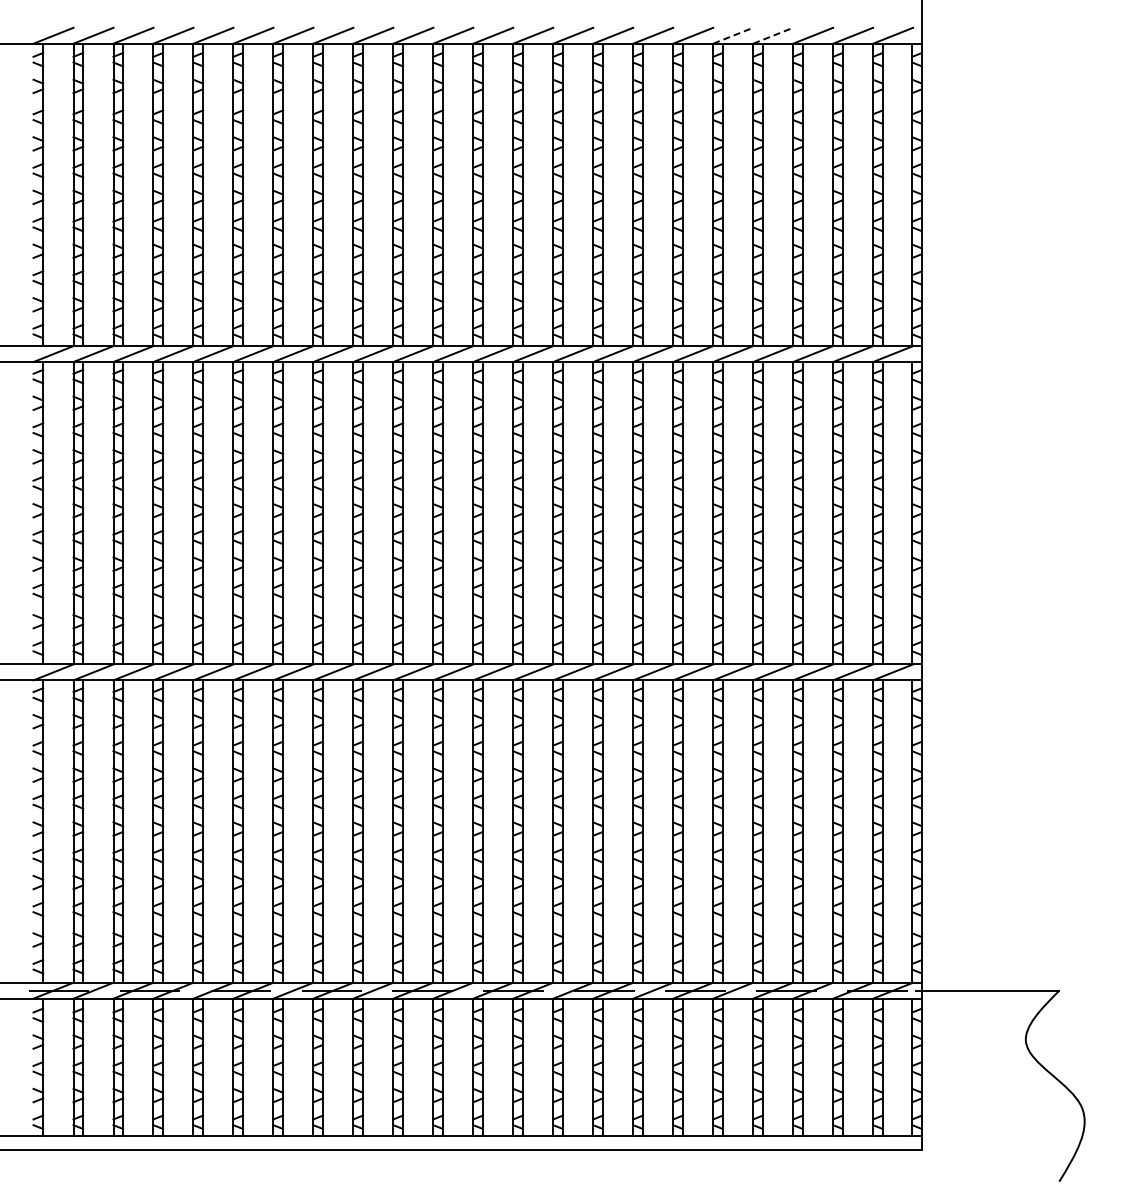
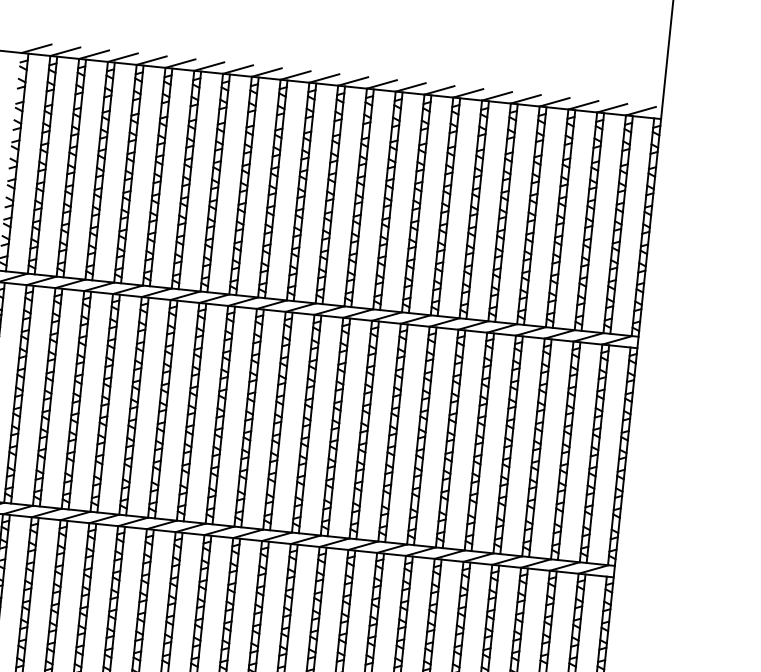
line: (733, 35) -> (526, 99), dashed -> solid
line: (773, 35) -> (554, 102), dashed -> solid

